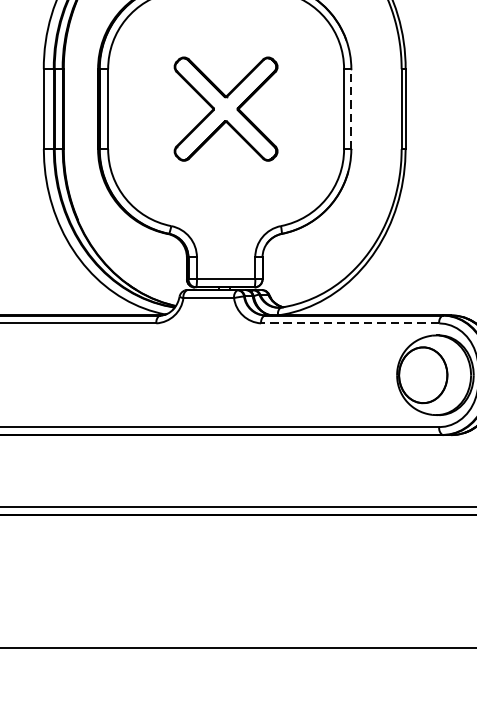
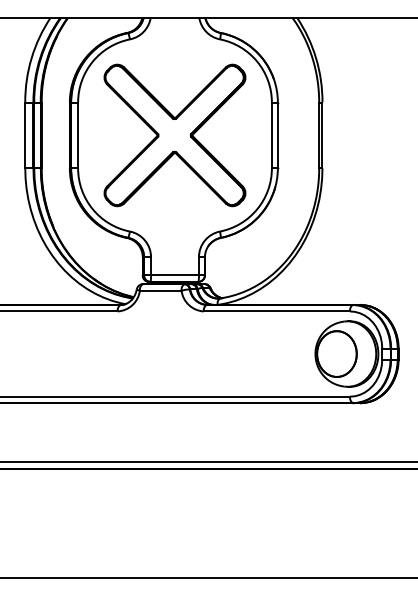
part: (225, 109) -> (174, 135), size x1.67
line: (350, 109) -> (277, 135), dashed -> solid
line: (349, 323) -> (276, 311), dashed -> solid

